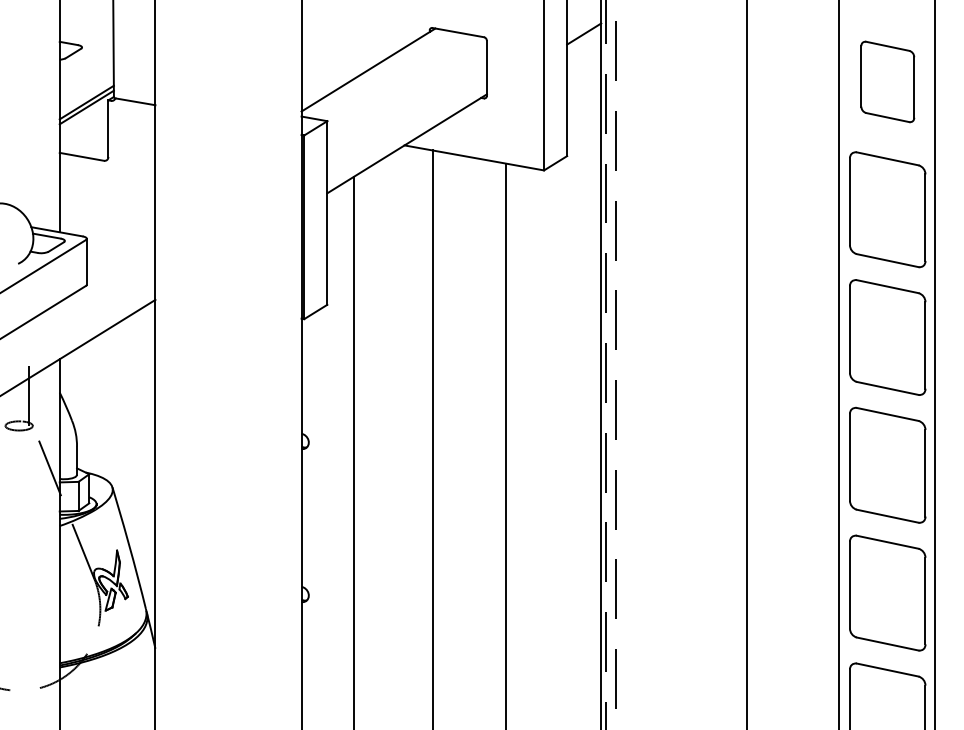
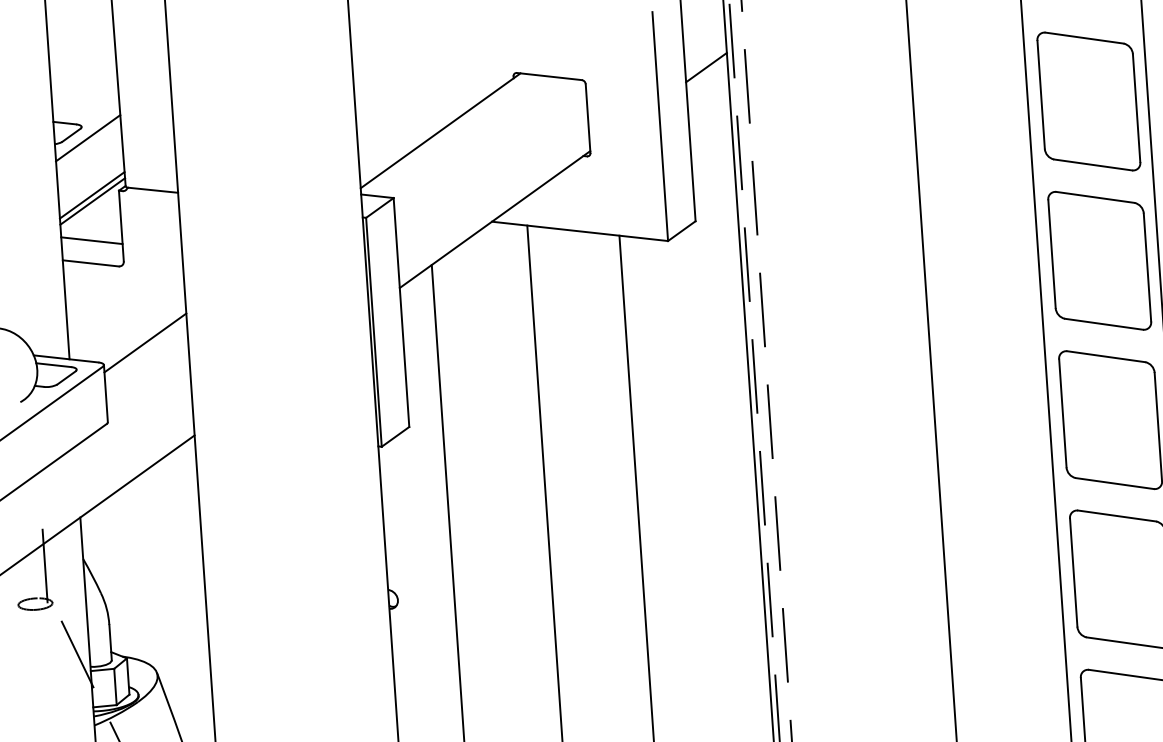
line: (86, 56) -> (87, 137), added
part: (887, 81) -> (1088, 100), size x1.43
line: (83, 138) -> (91, 240), added
line: (120, 223) -> (144, 343), added

